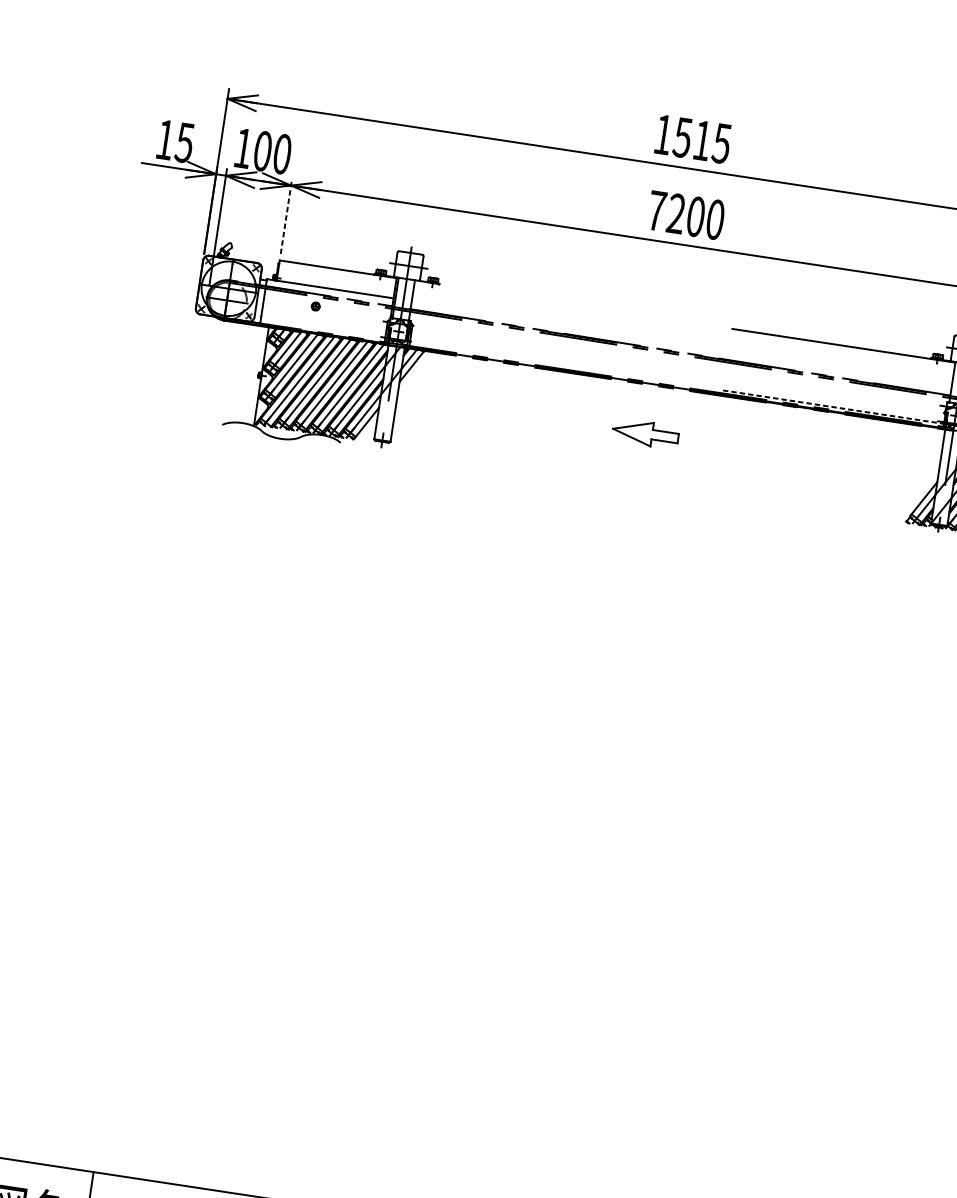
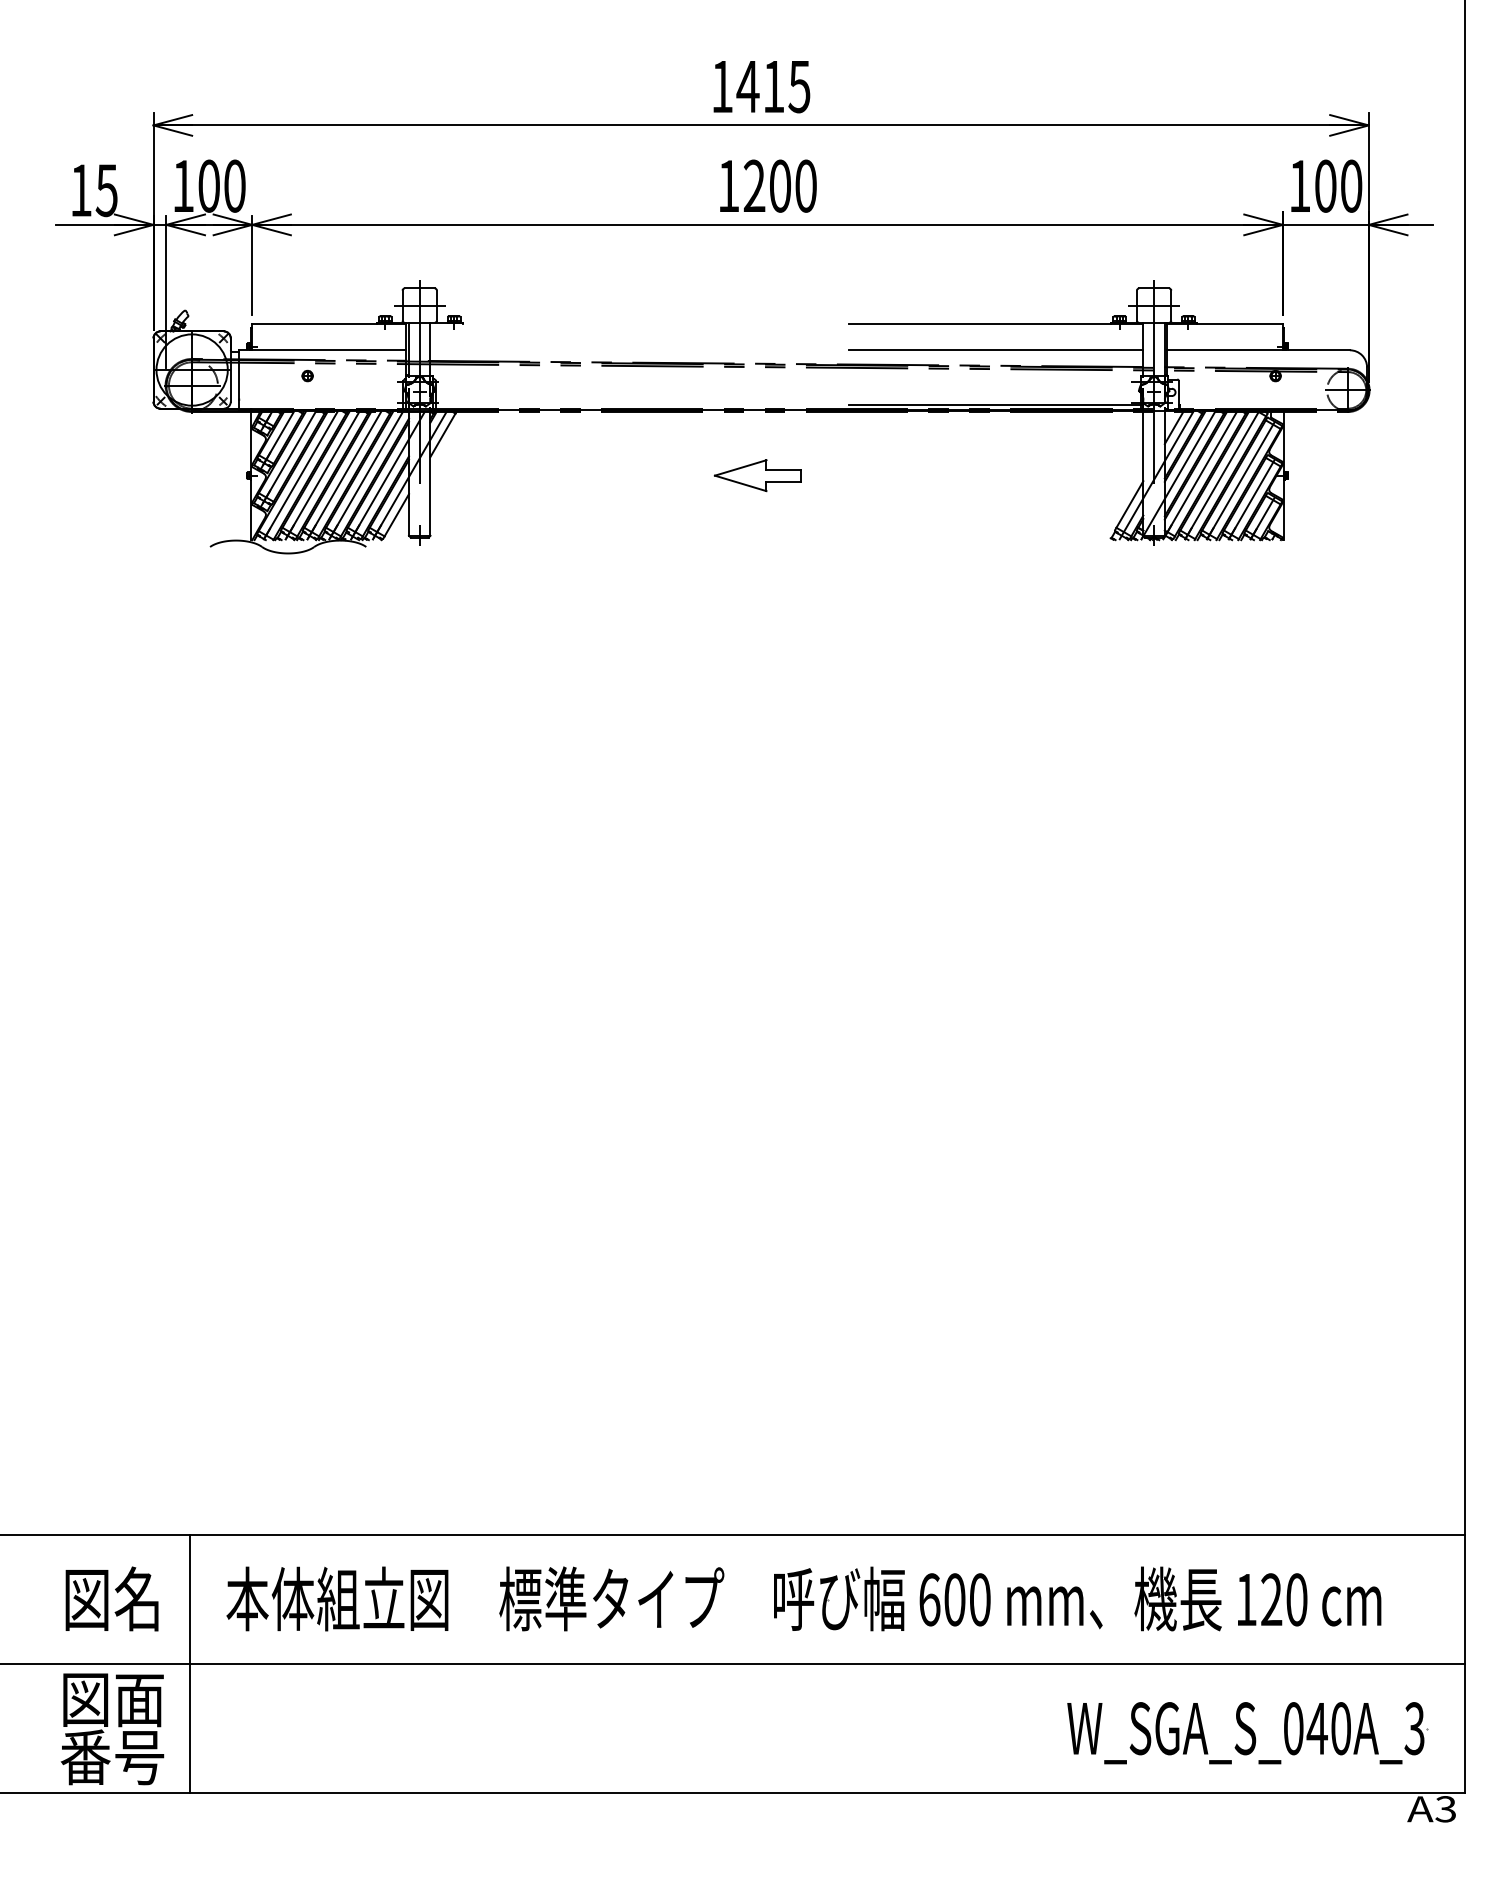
text: (682, 138) -> (747, 87), 1515 -> 1415
text: (656, 210) -> (728, 185), 7200 -> 1200
line: (286, 216) -> (252, 265), dashed -> solid
line: (840, 366) -> (996, 350), added
line: (833, 406) -> (994, 404), dashed -> solid

